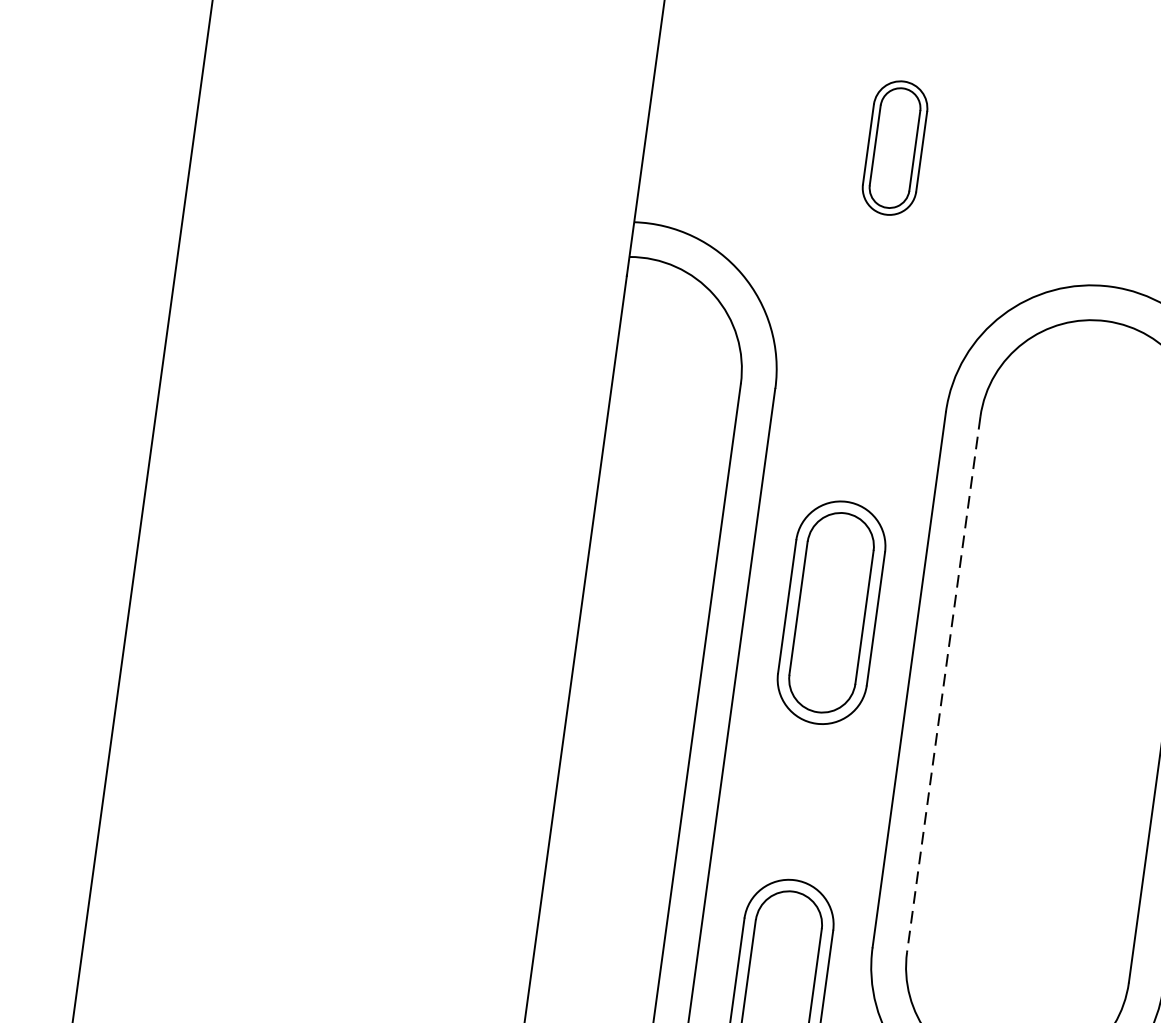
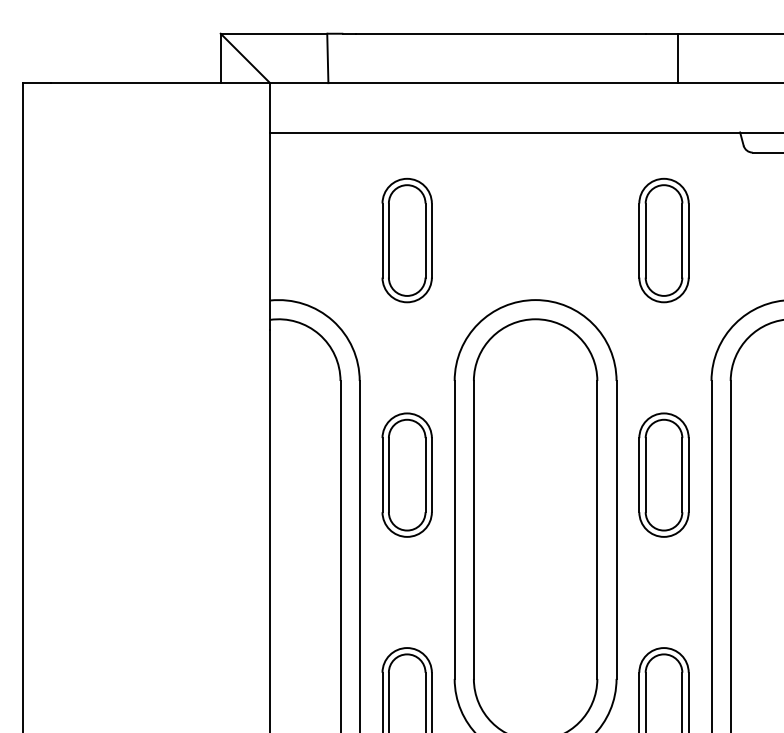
part: (893, 147) -> (406, 240), size x1.67
part: (830, 611) -> (406, 474), moved
line: (943, 683) -> (473, 529), dashed -> solid

